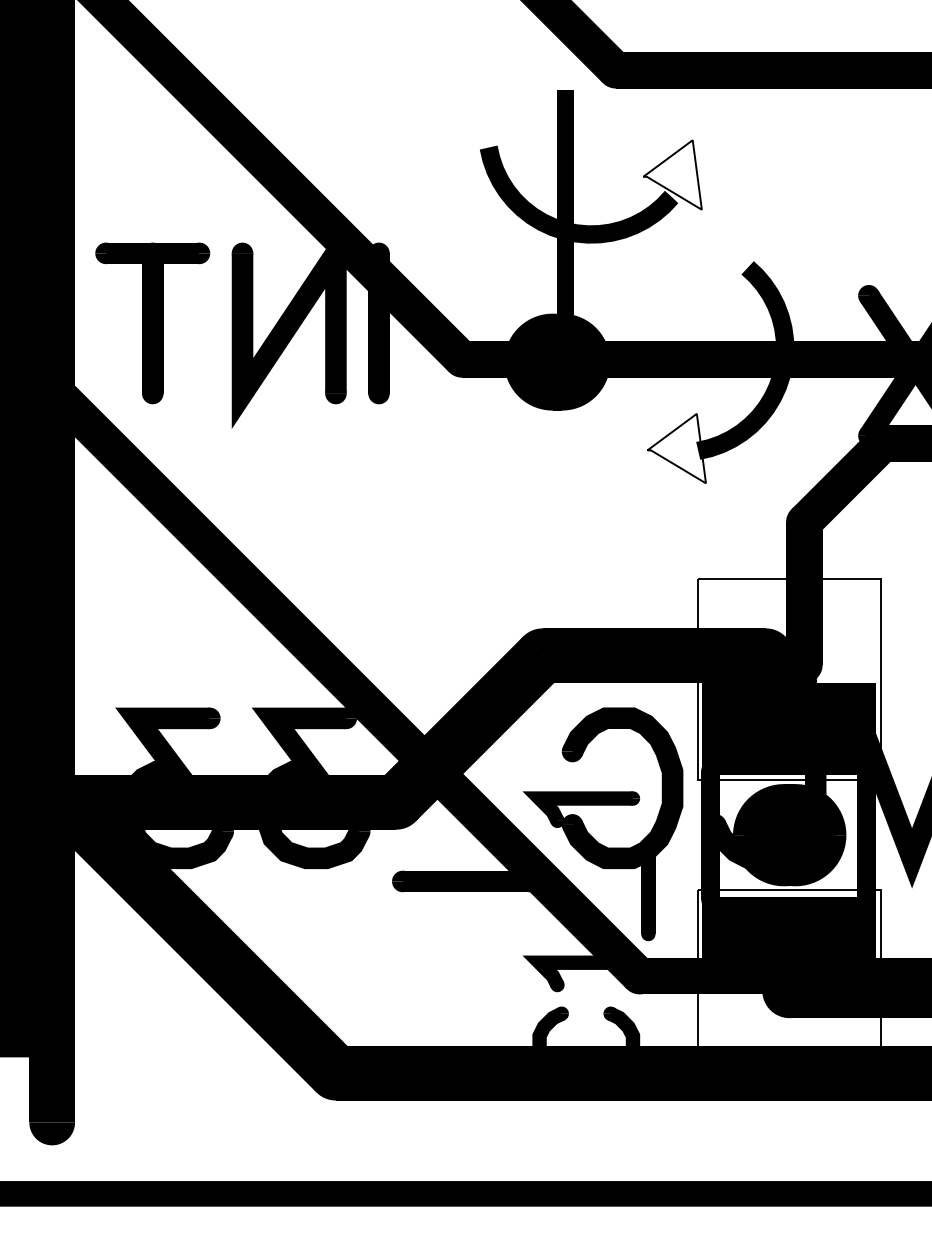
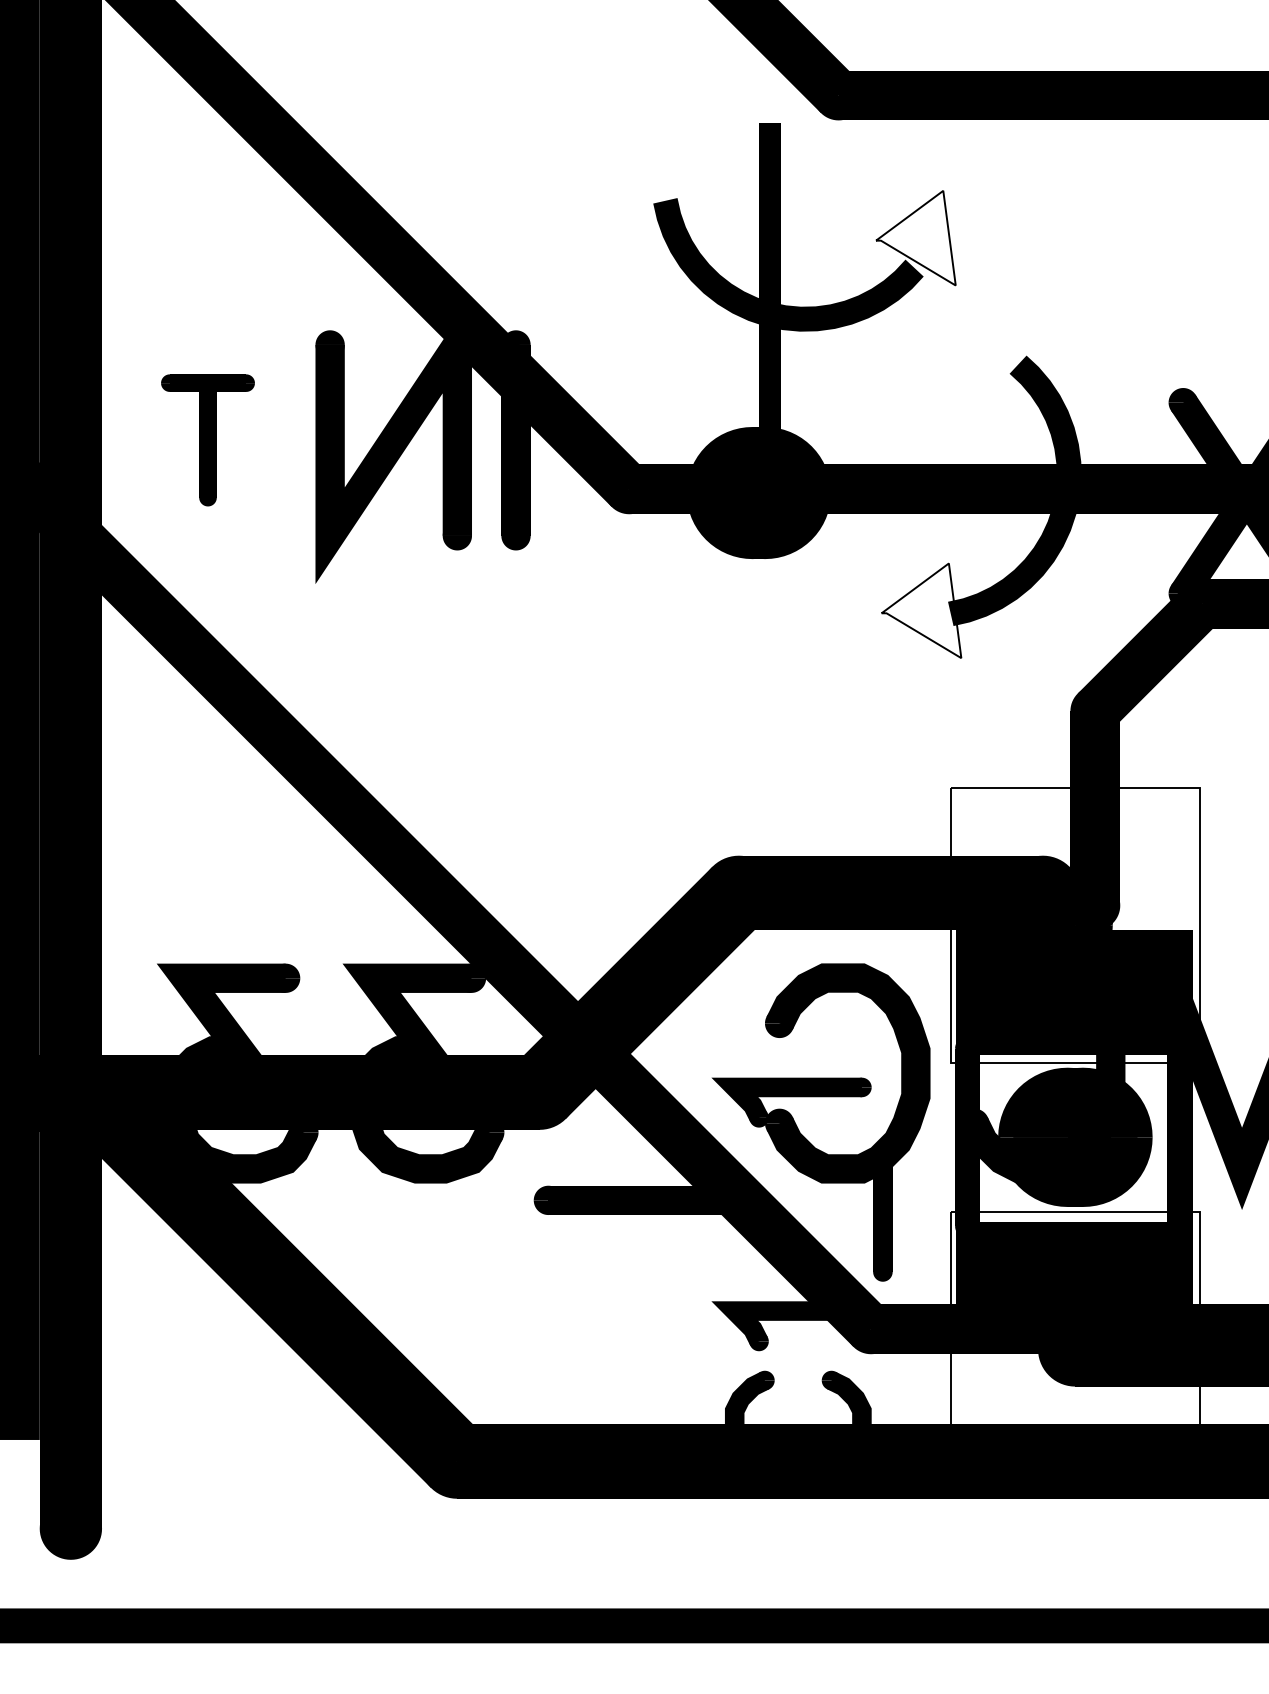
part: (152, 323) -> (207, 440), size x0.6

